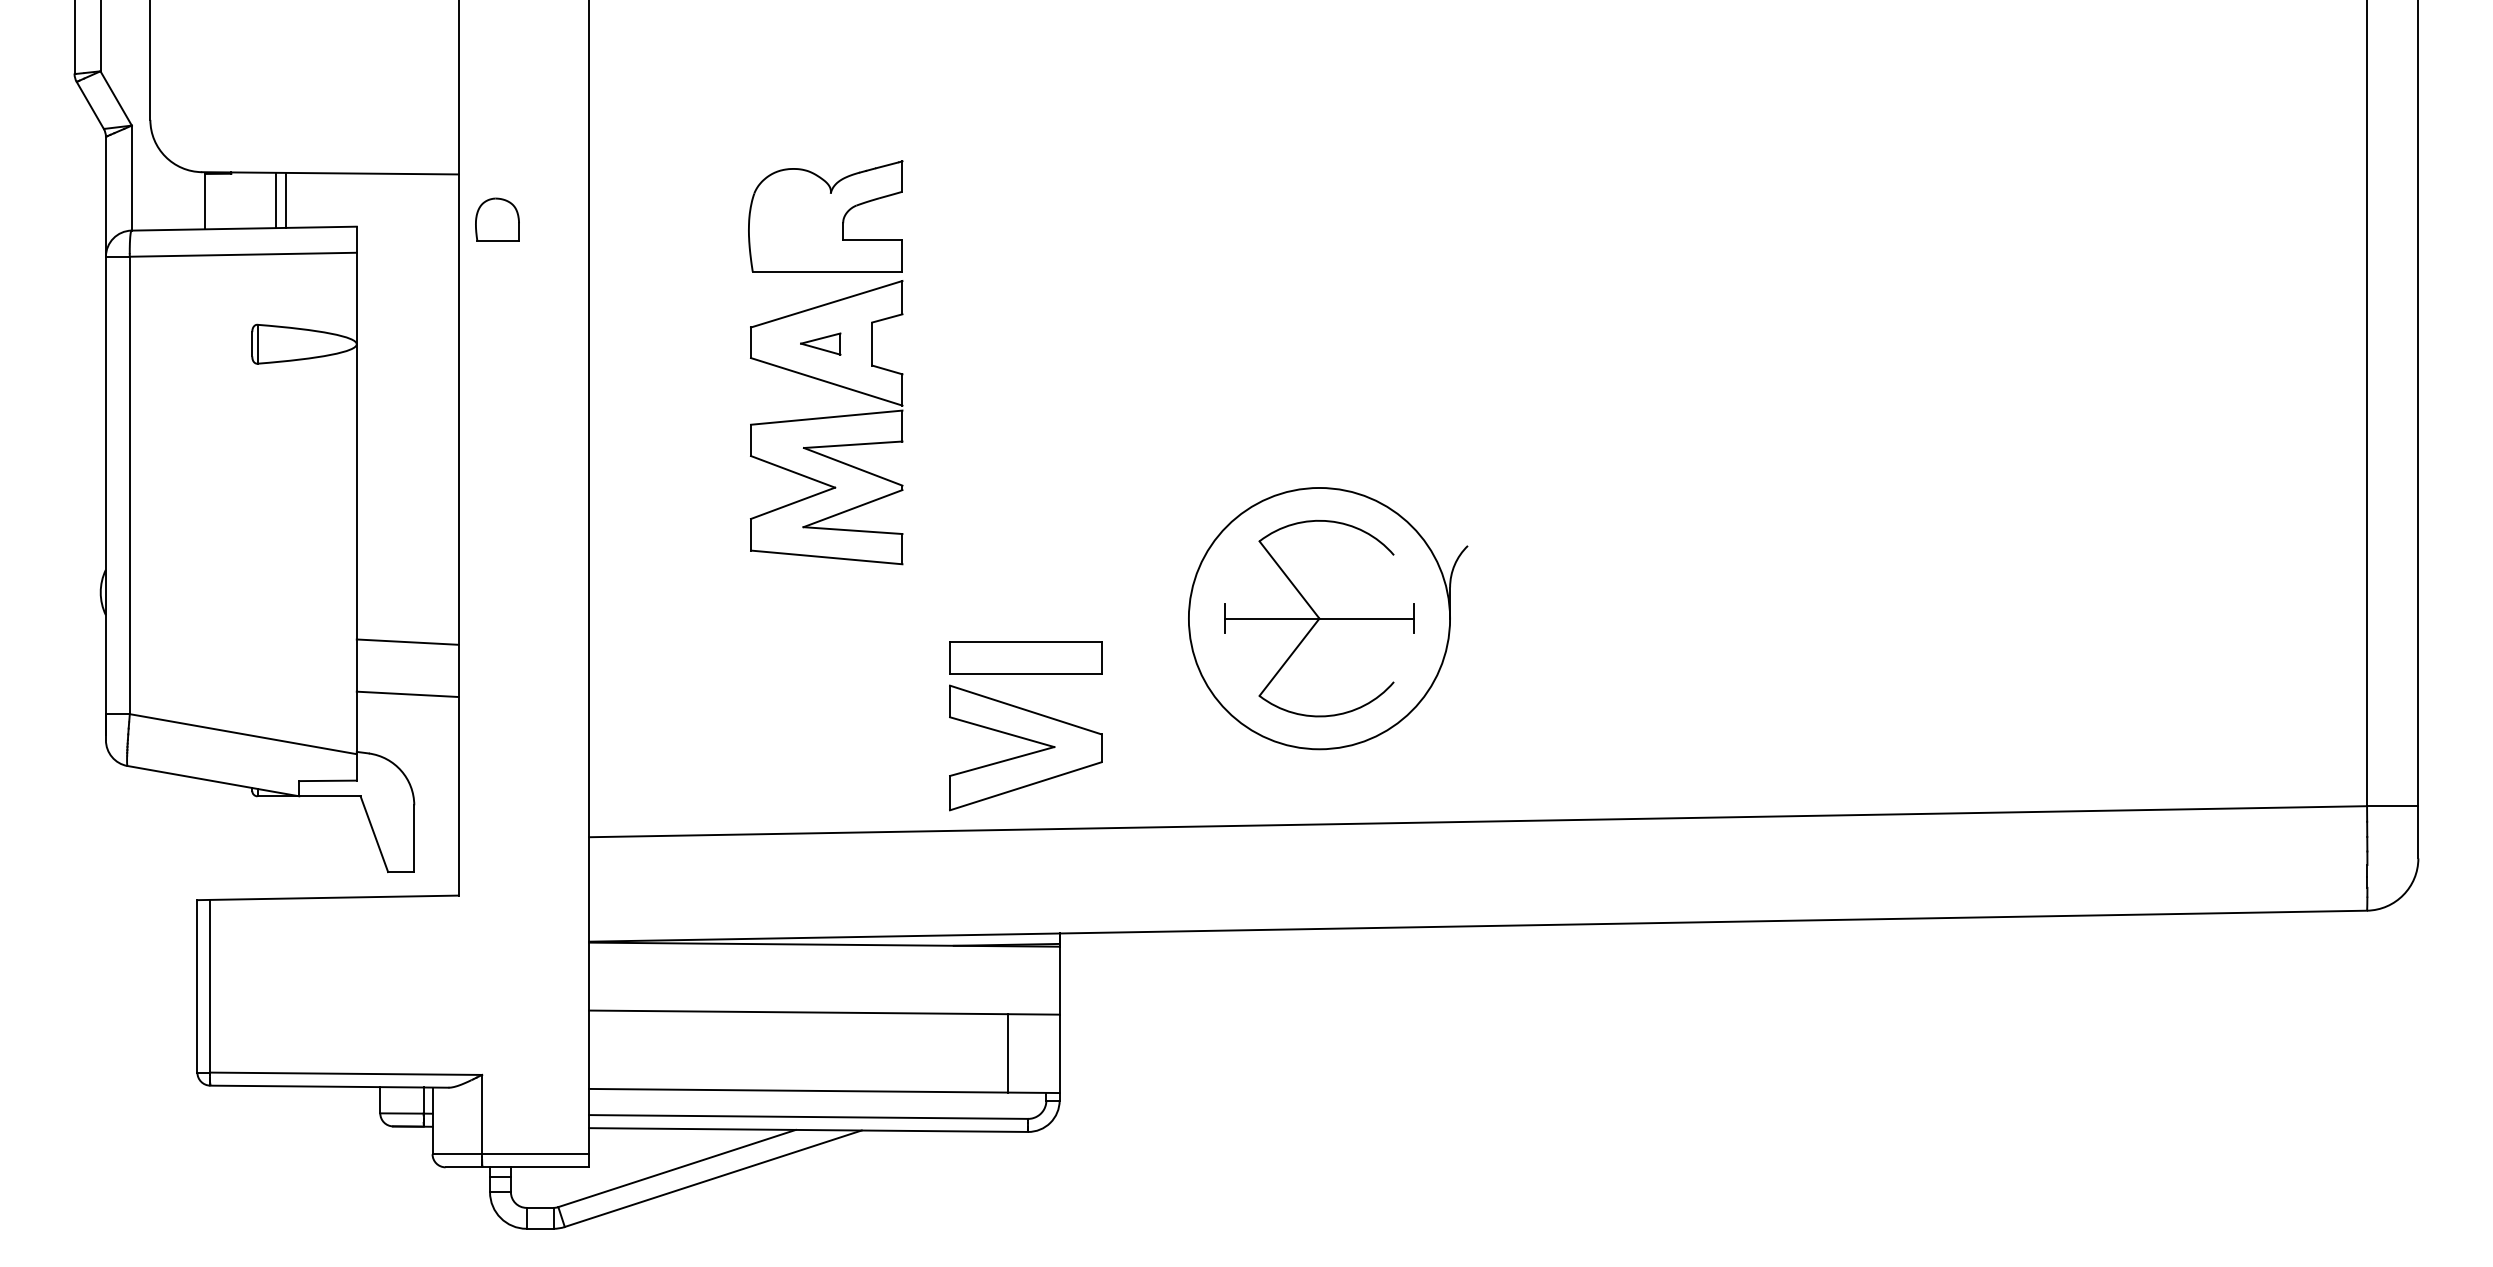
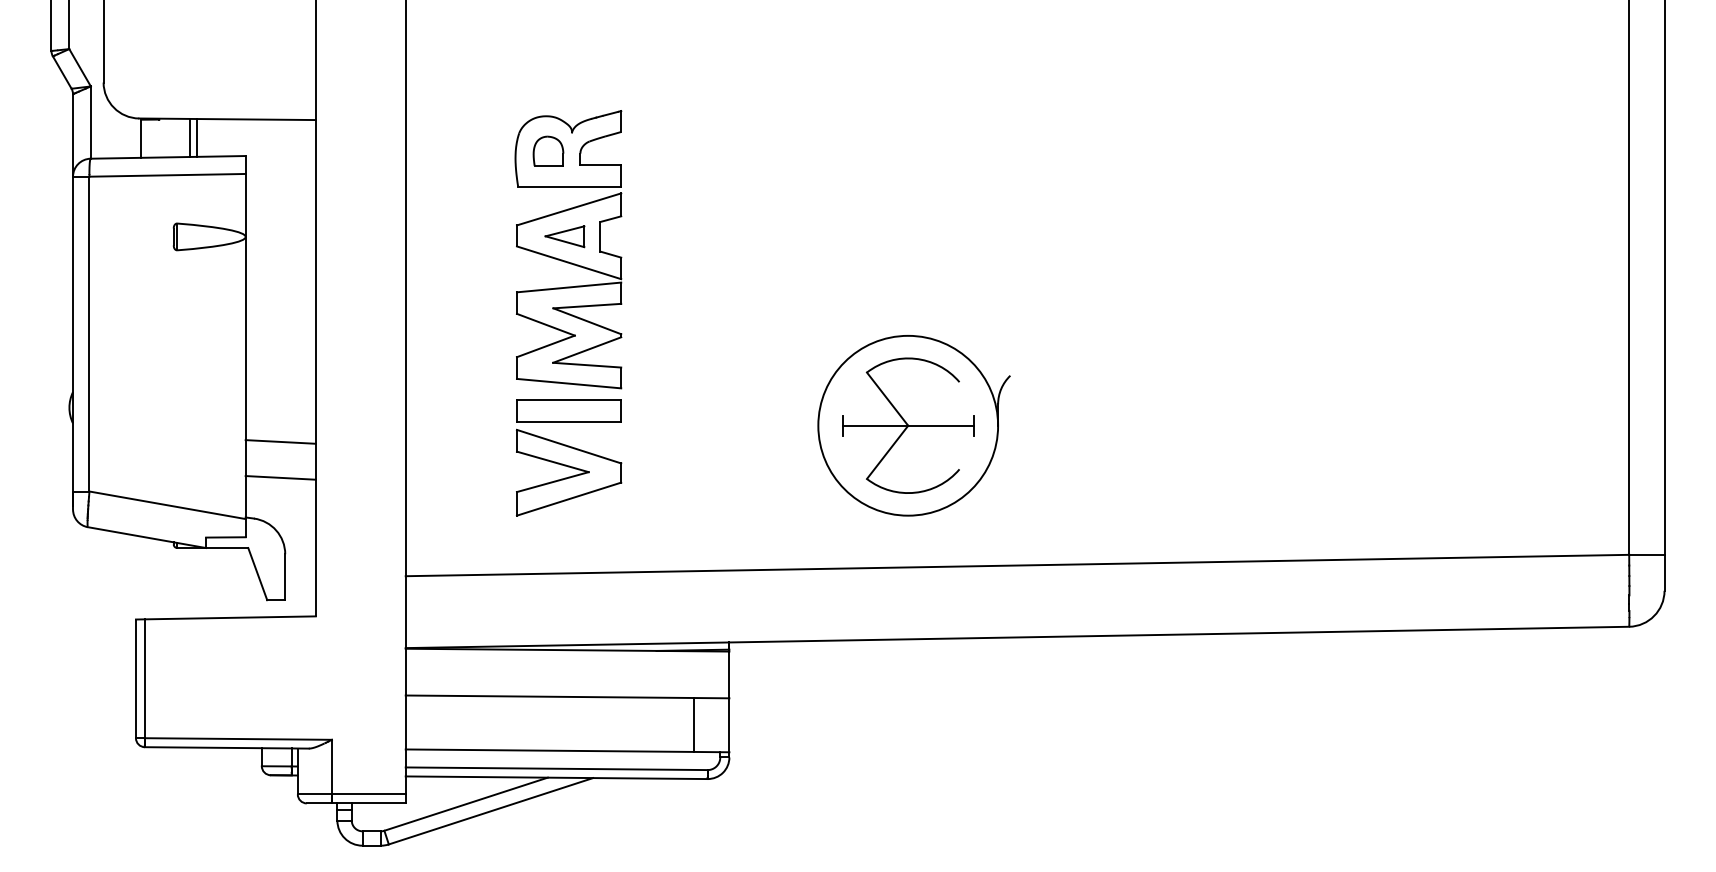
part: (497, 218) -> (548, 150), moved
part: (820, 343) -> (564, 236), size x1.43
part: (1026, 725) -> (569, 457), moved

